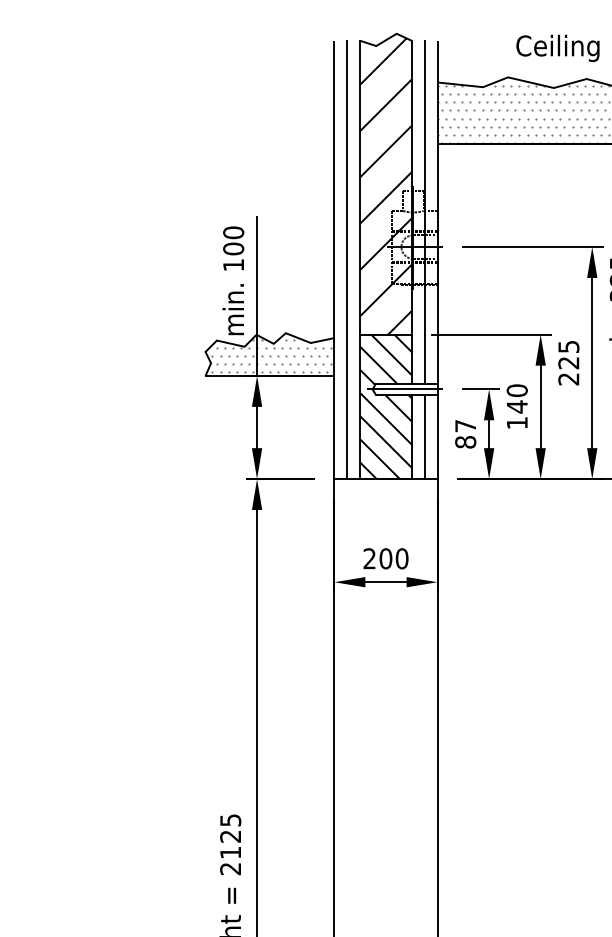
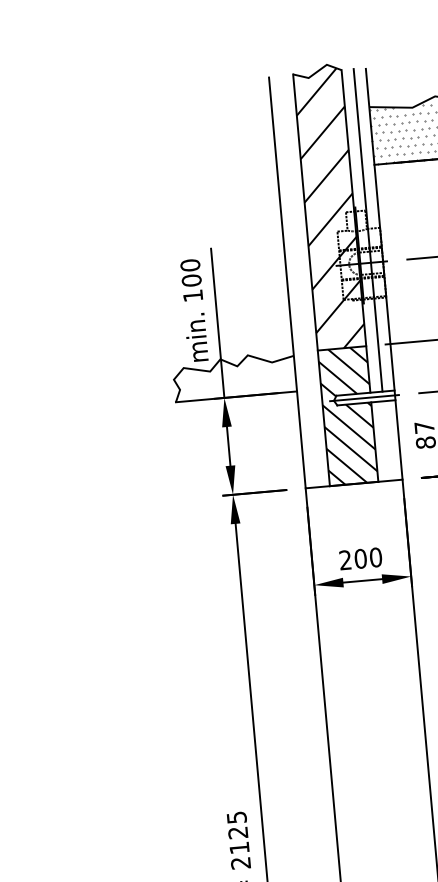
line: (347, 259) -> (299, 280), removed
hatch: (271, 355) -> (236, 377), removed
line: (424, 436) -> (386, 440), removed

